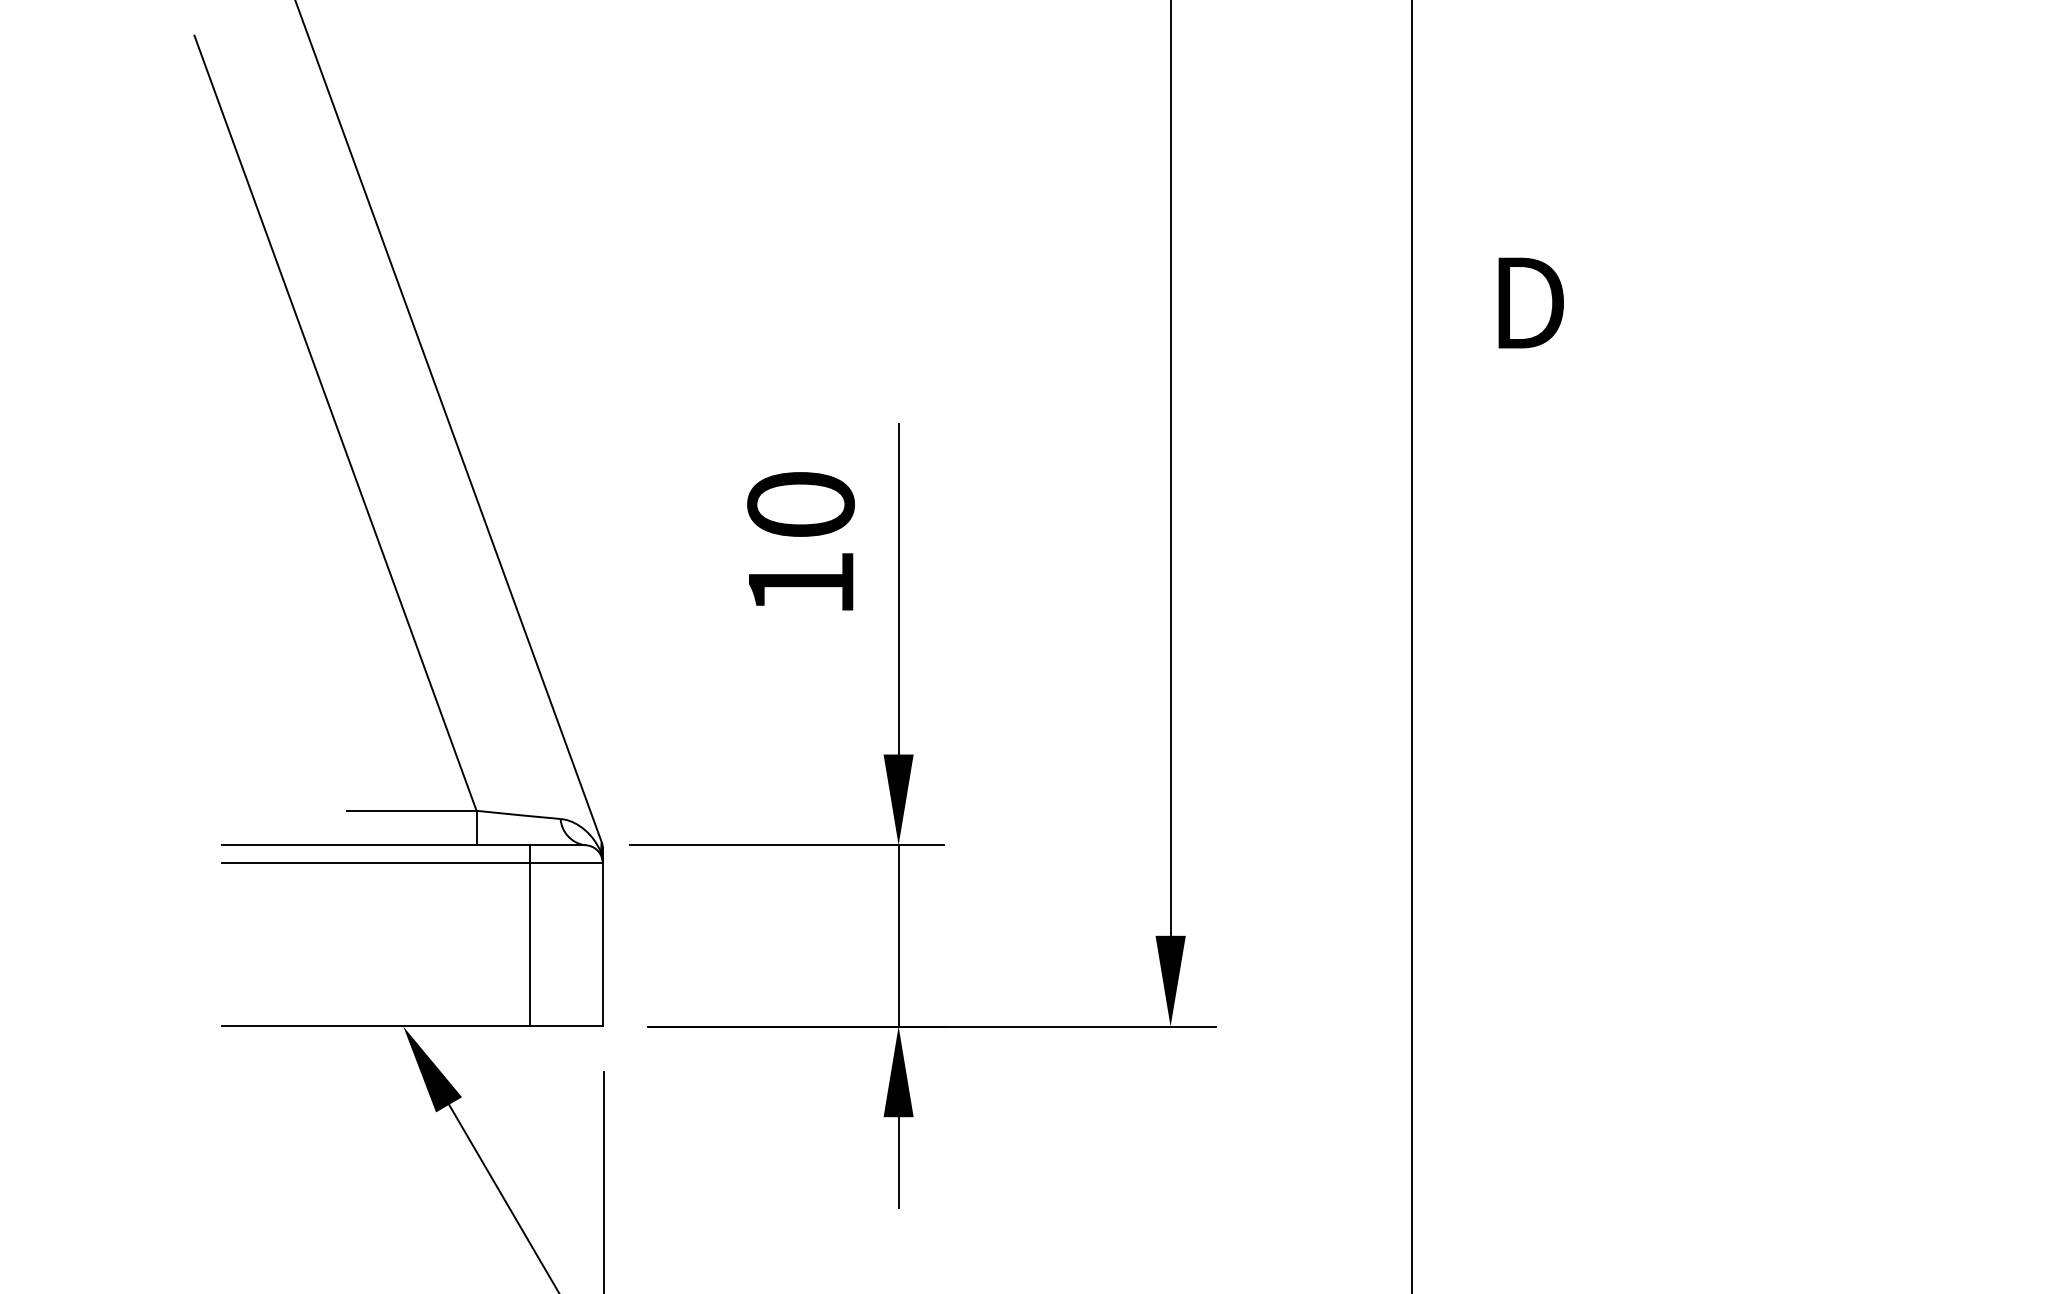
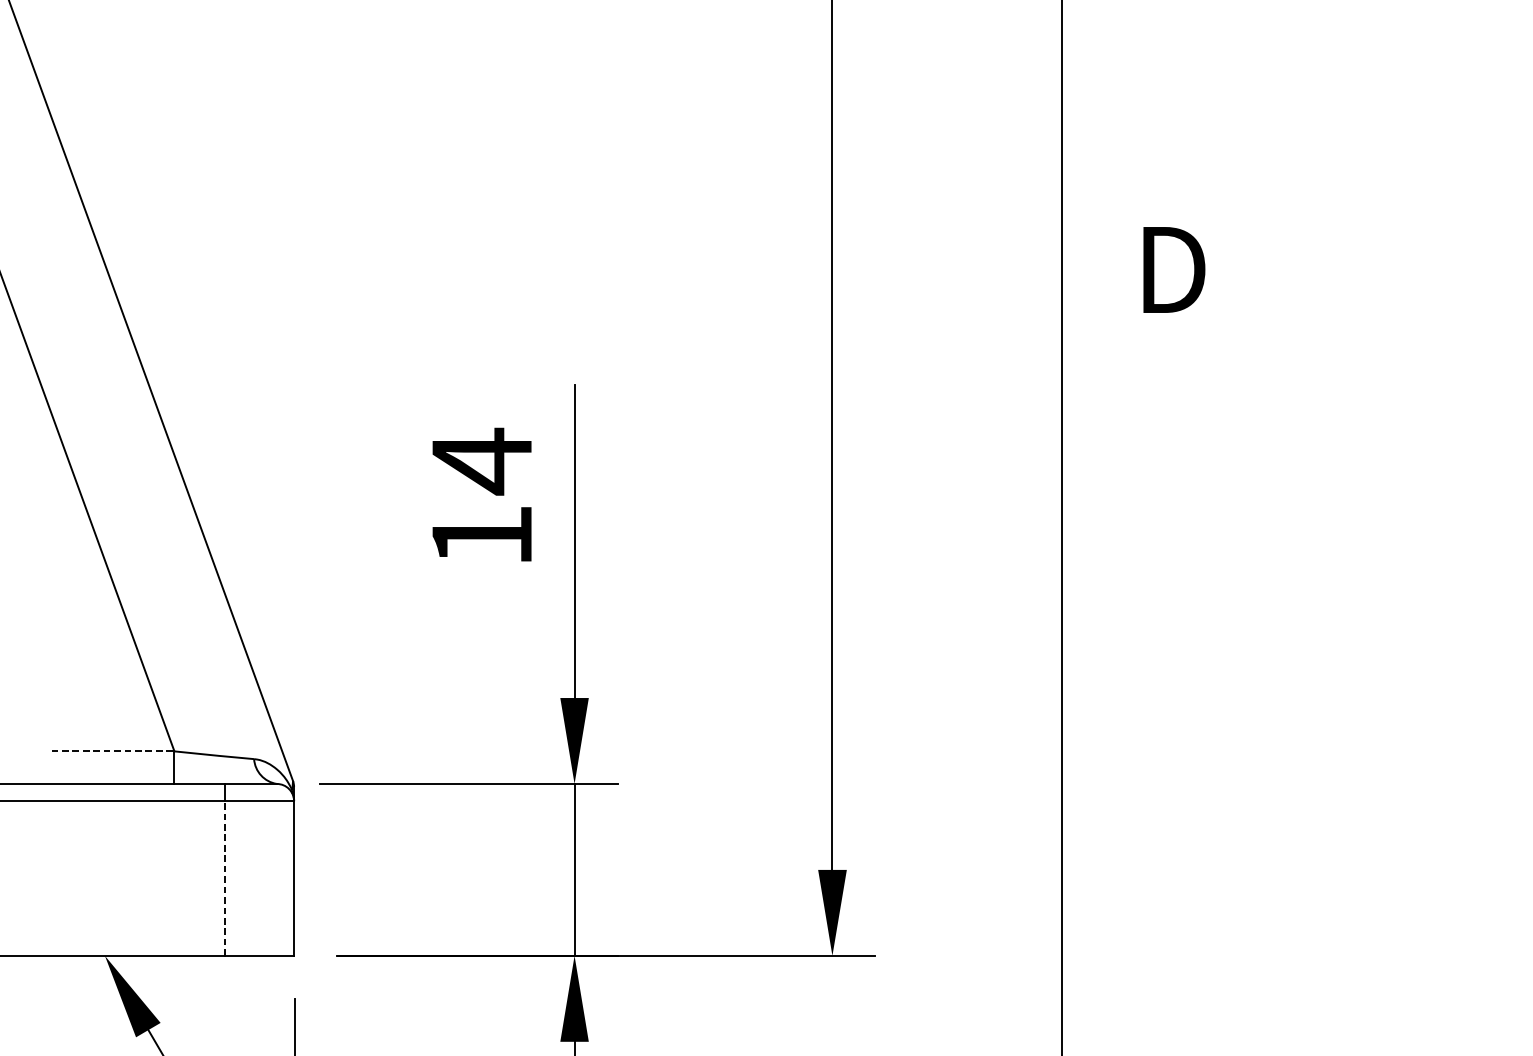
text: (800, 505) -> (481, 461), 10 -> 14
line: (411, 810) -> (112, 751), solid -> dashed
line: (530, 944) -> (225, 878), solid -> dashed

